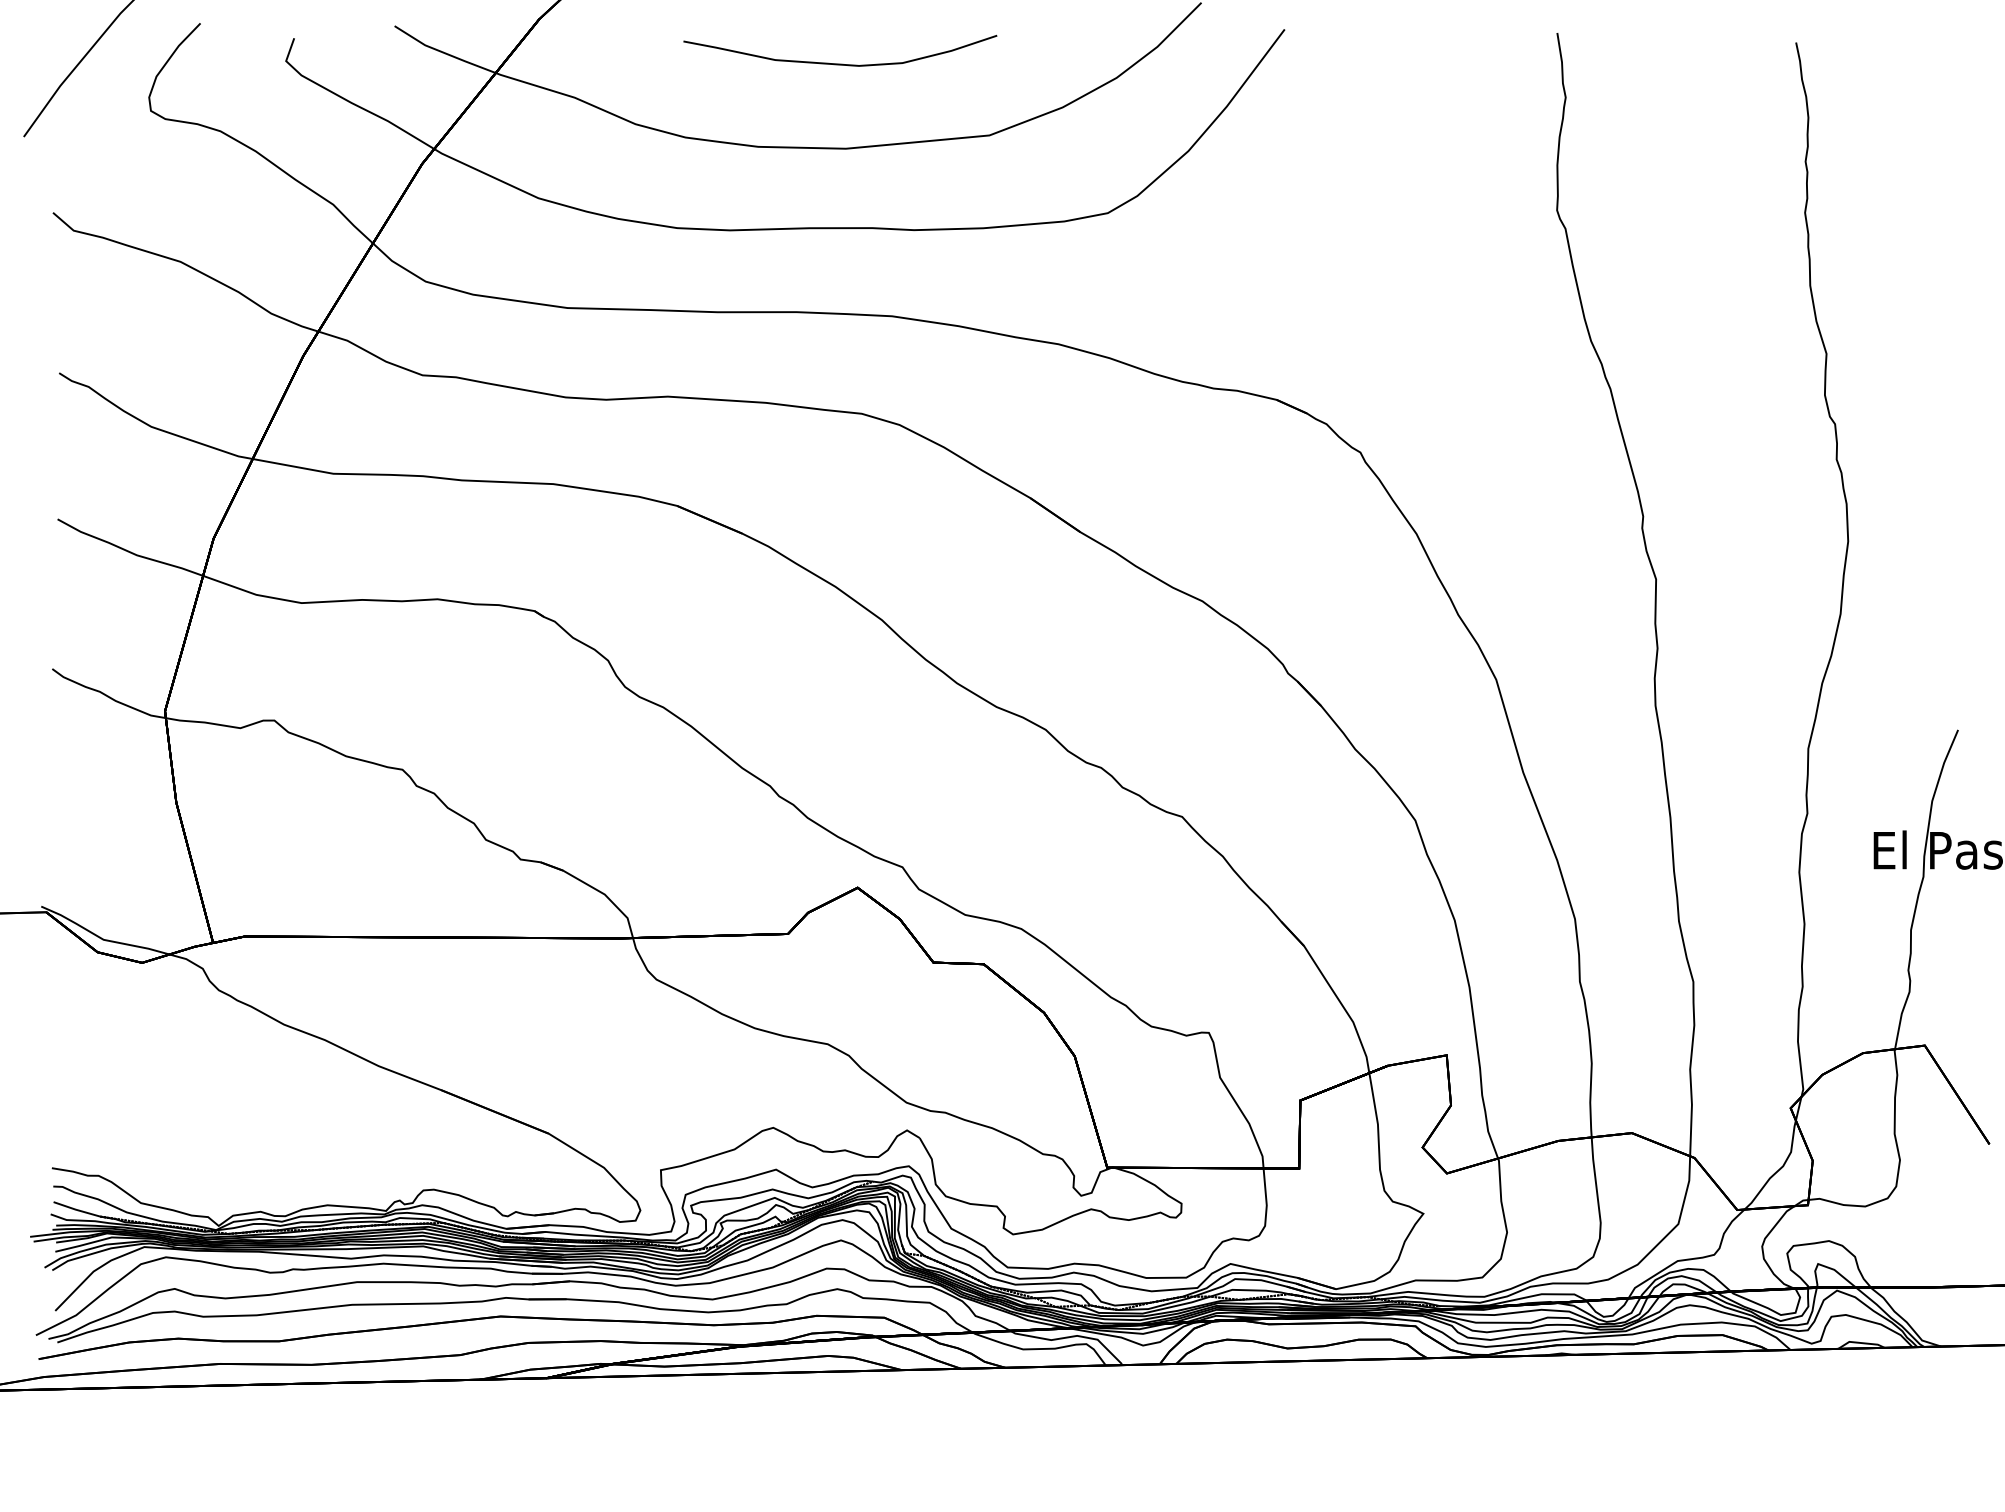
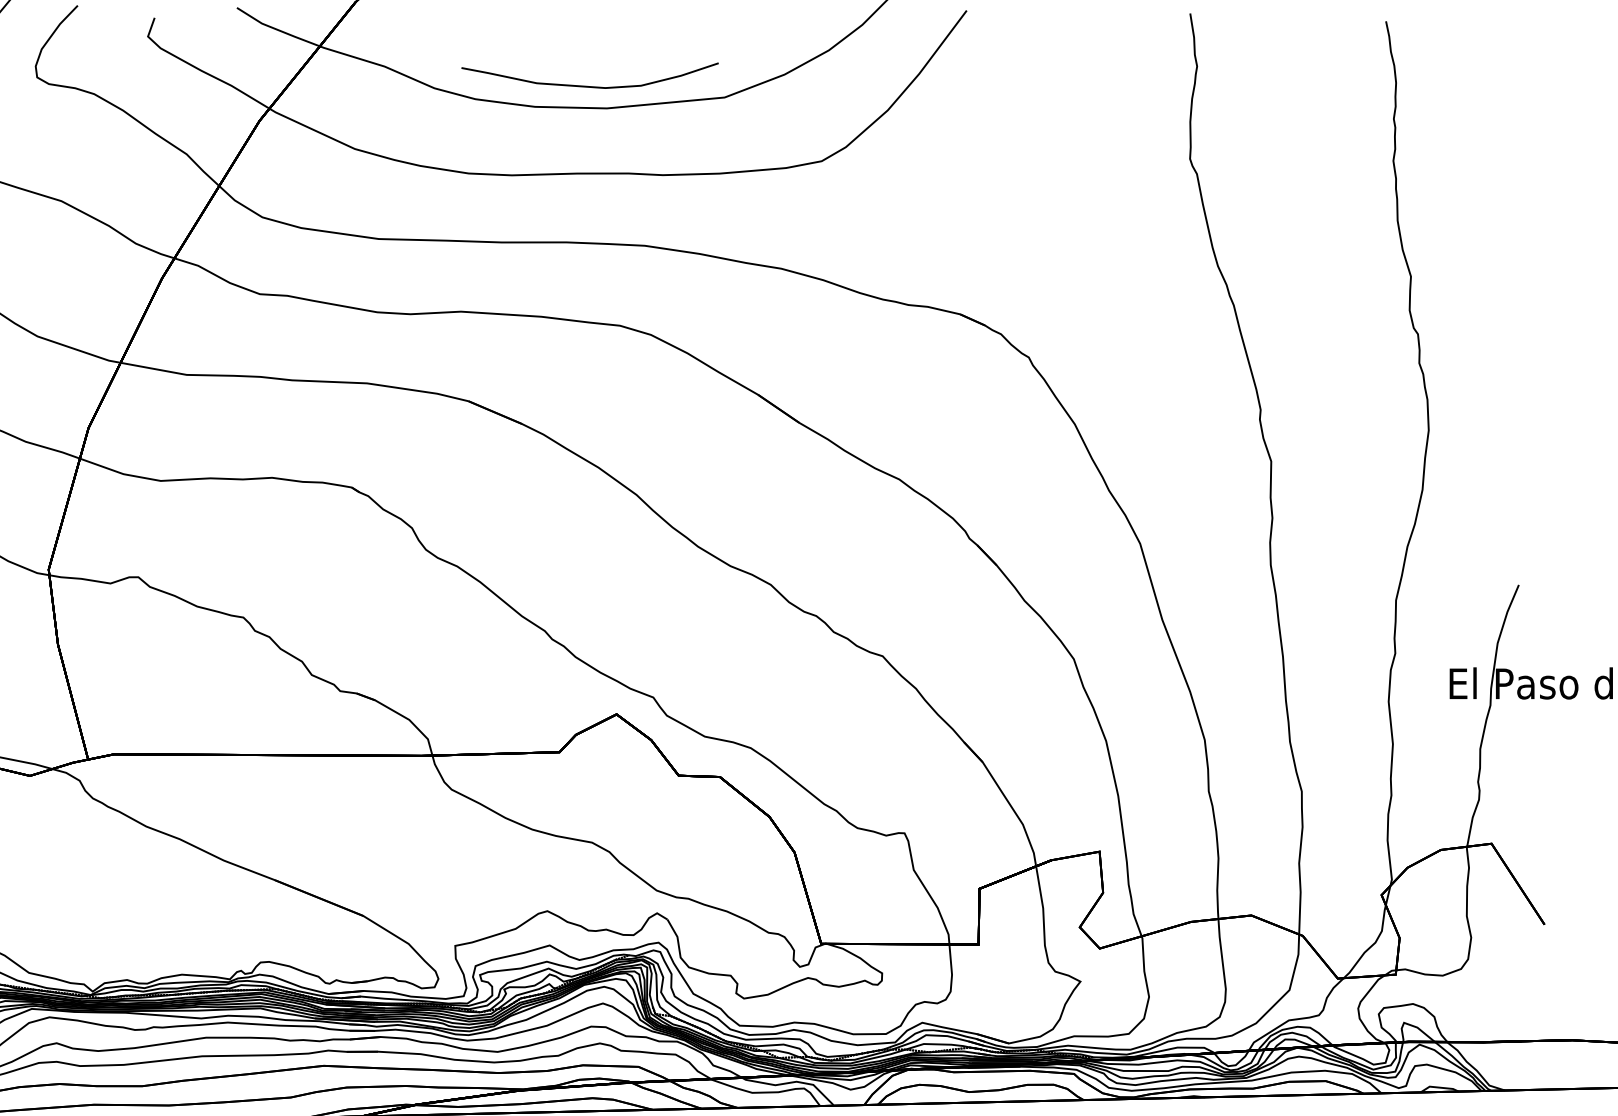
part: (840, 63) -> (590, 86), moved

